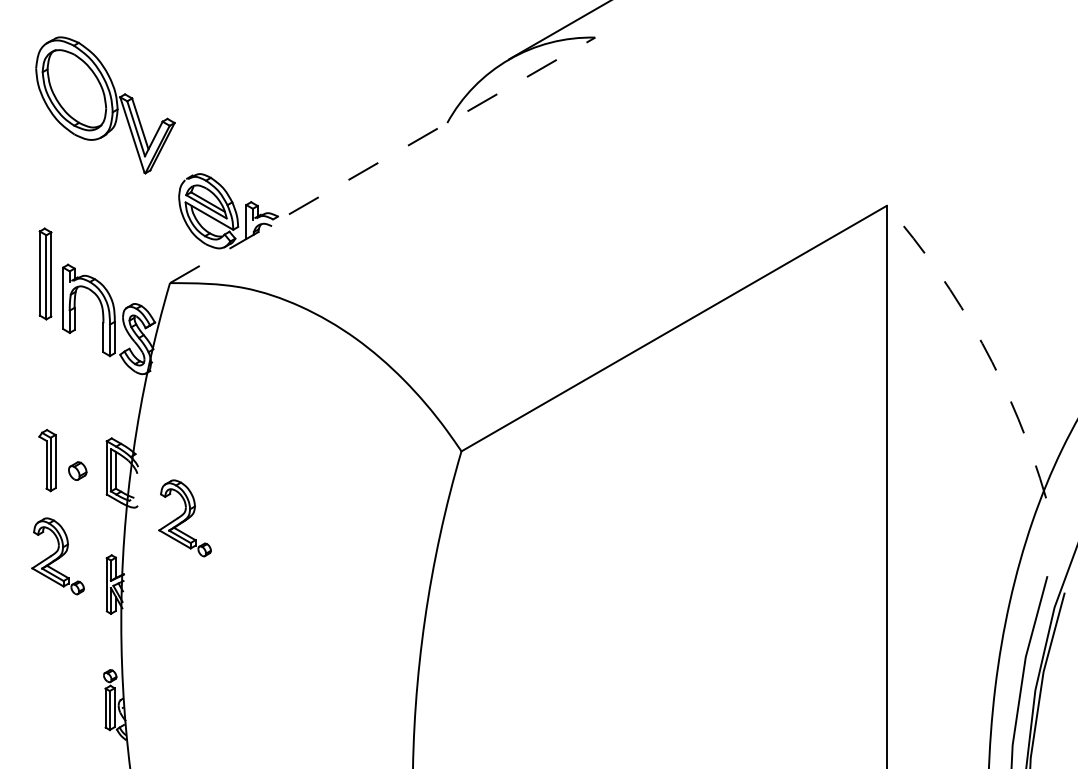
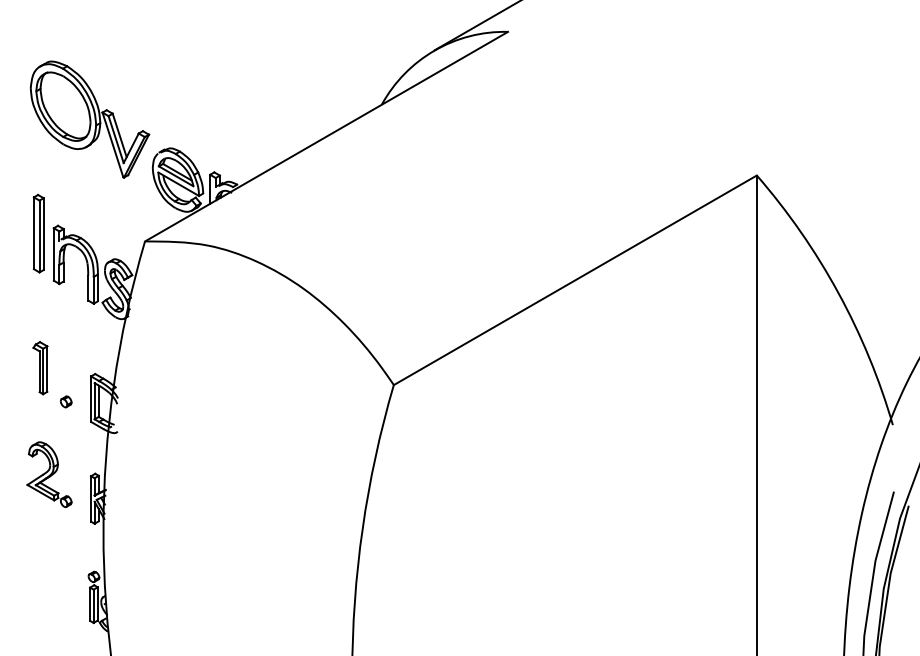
part: (105, 105) -> (89, 119), moved
line: (382, 160) -> (326, 136), dashed -> solid
arc: (982, 343) -> (838, 293), dashed -> solid
part: (47, 460) -> (40, 368), moved
part: (77, 470) -> (66, 401), size x0.71
part: (184, 518) -> (157, 442), removed

